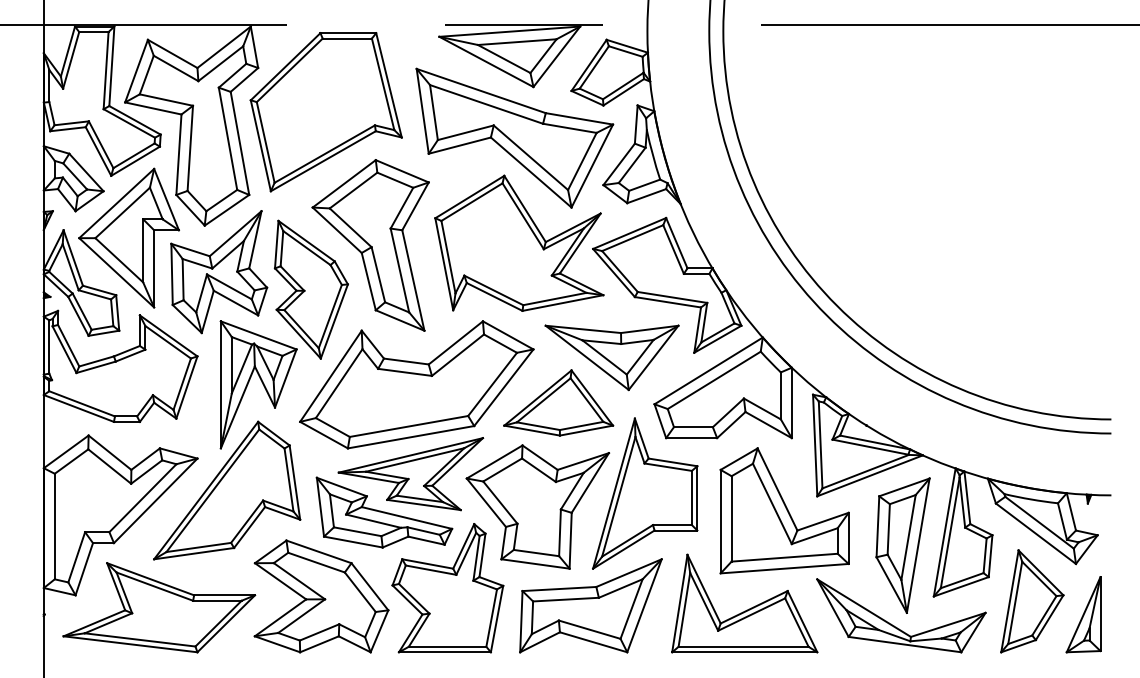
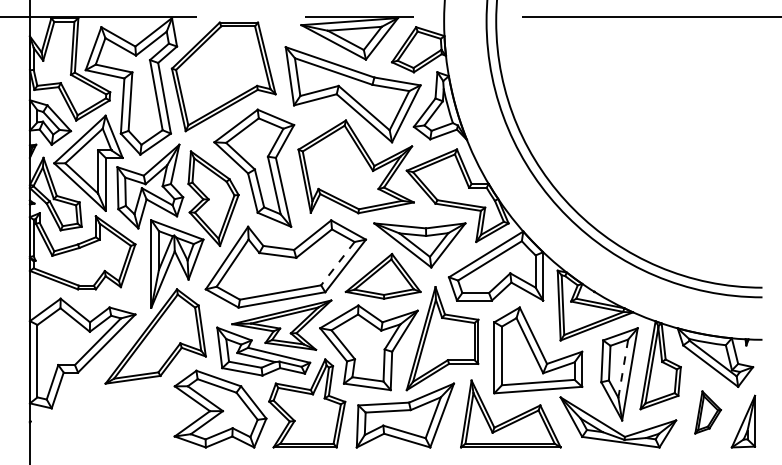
line: (492, 385) -> (337, 264), solid -> dashed
line: (908, 537) -> (623, 368), solid -> dashed
part: (1031, 601) -> (707, 412), size x0.6
part: (158, 607) -> (108, 416), removed

